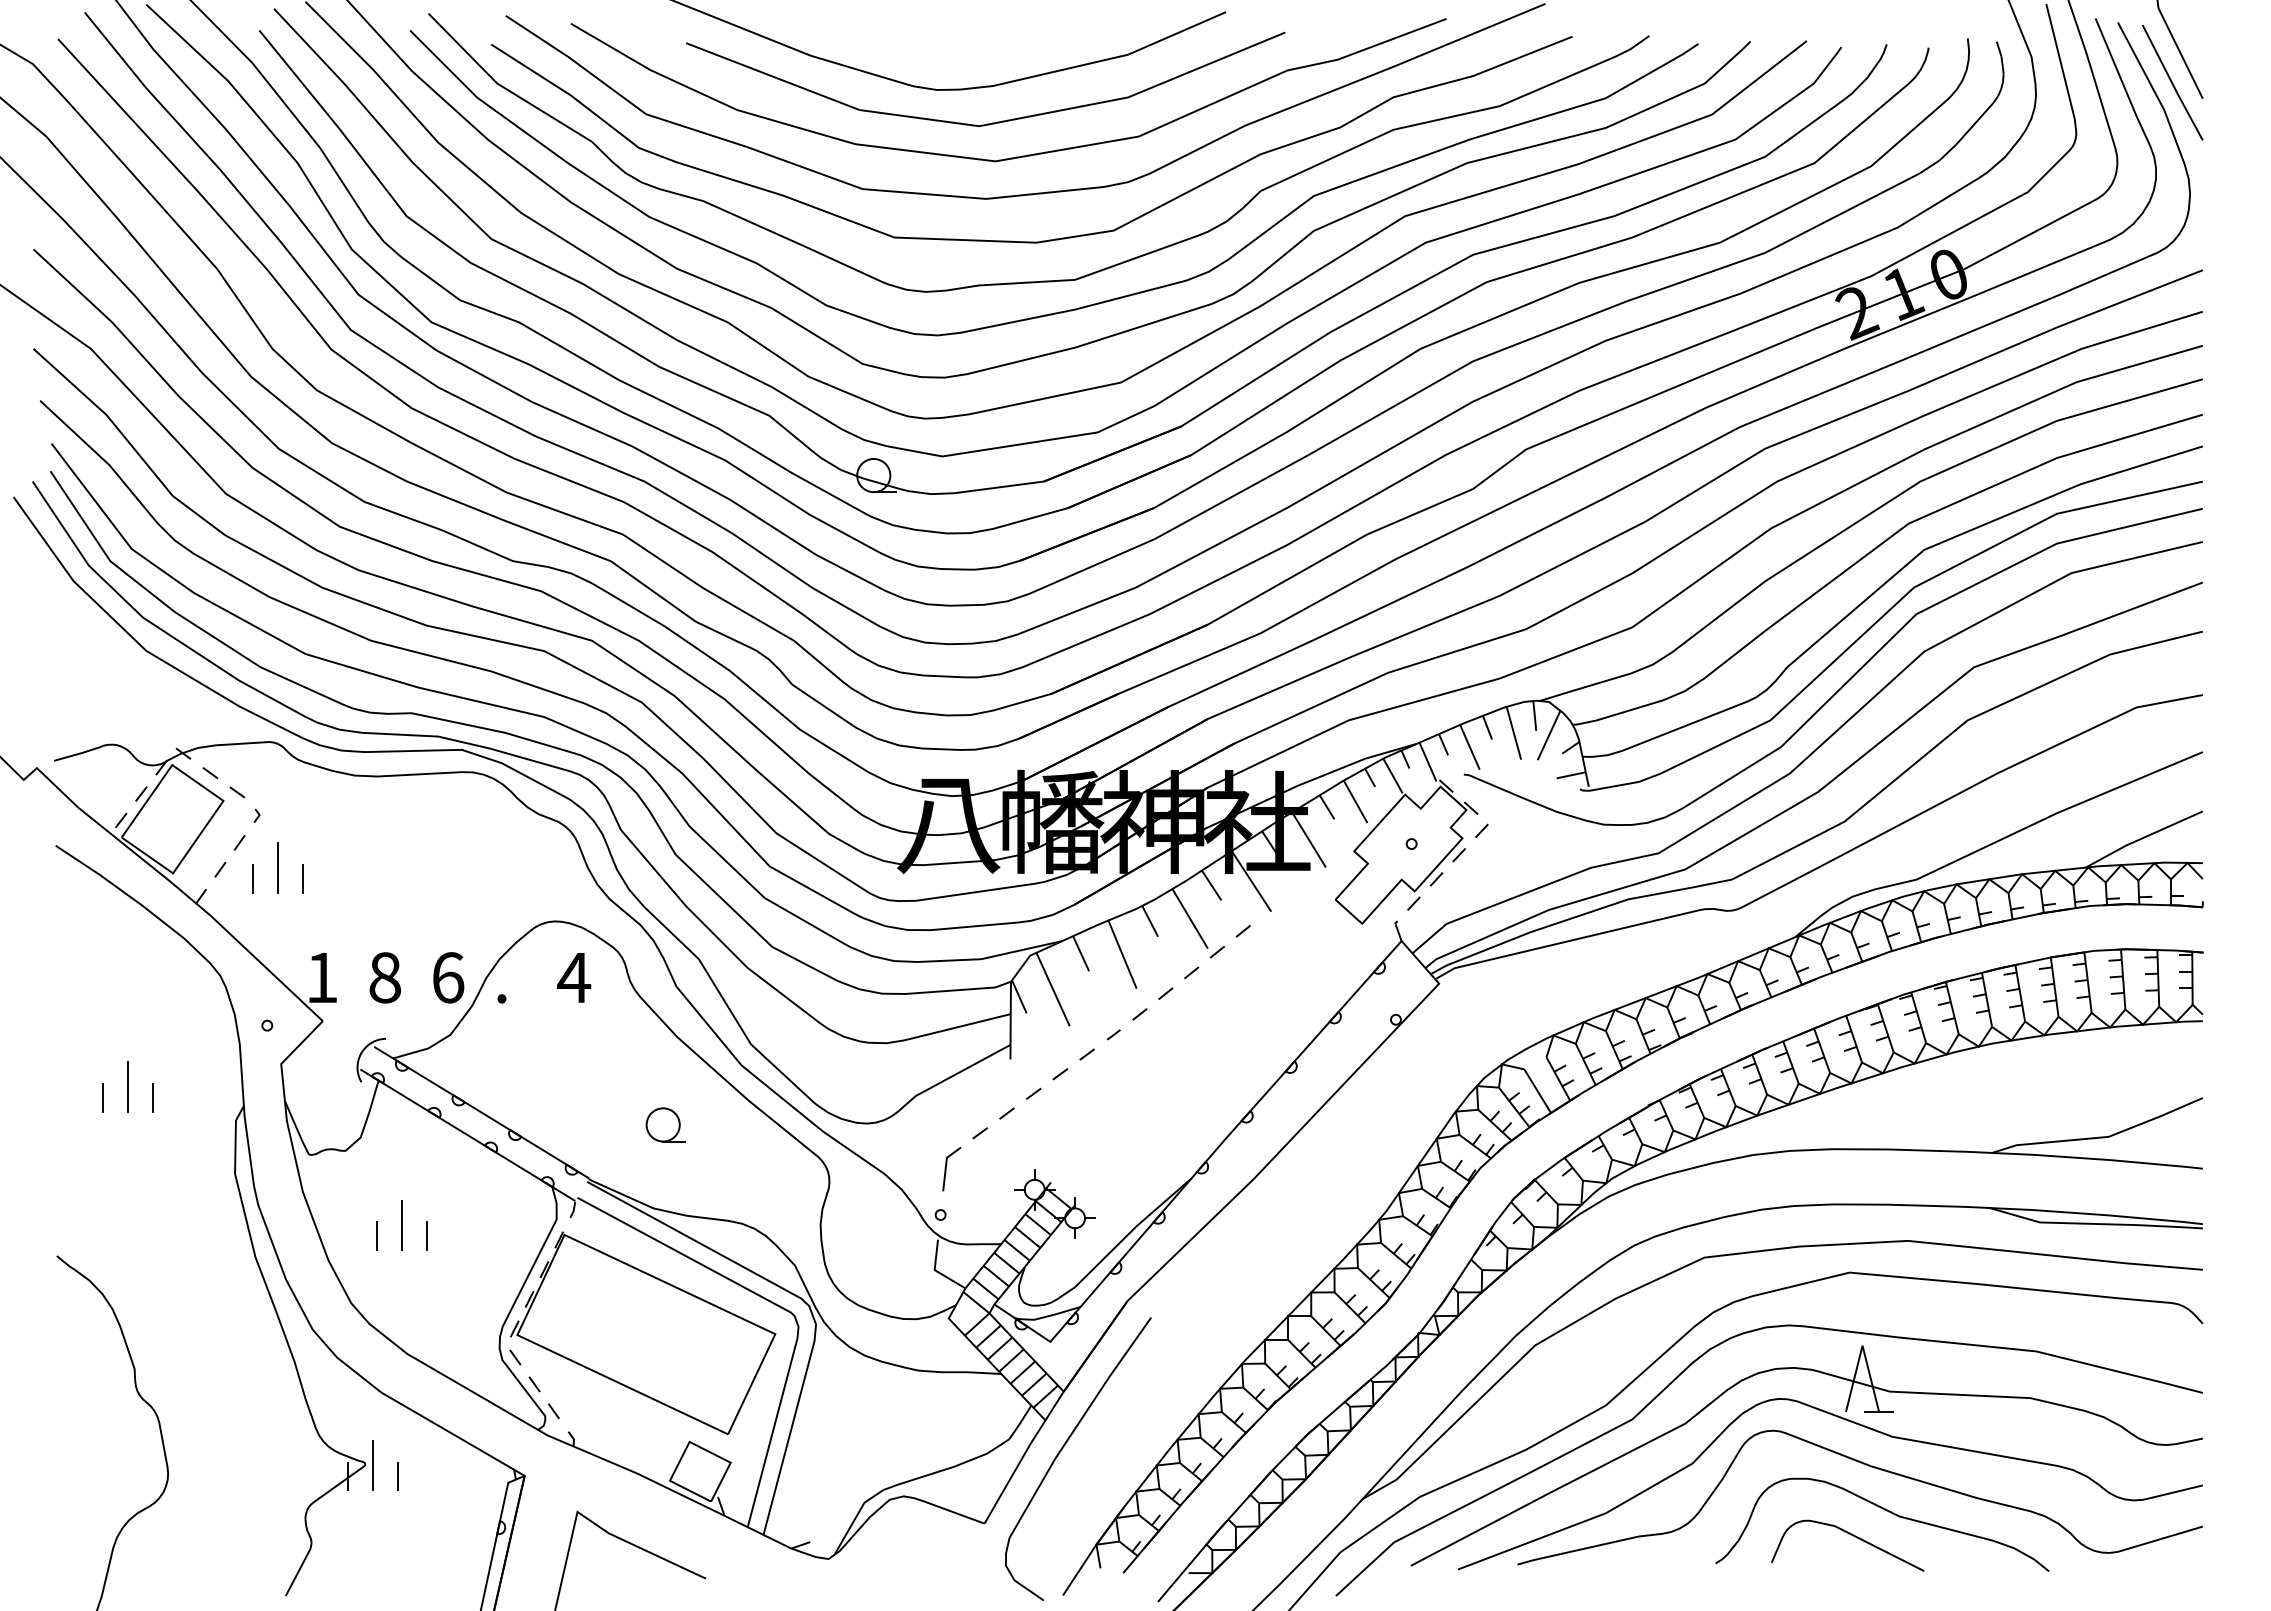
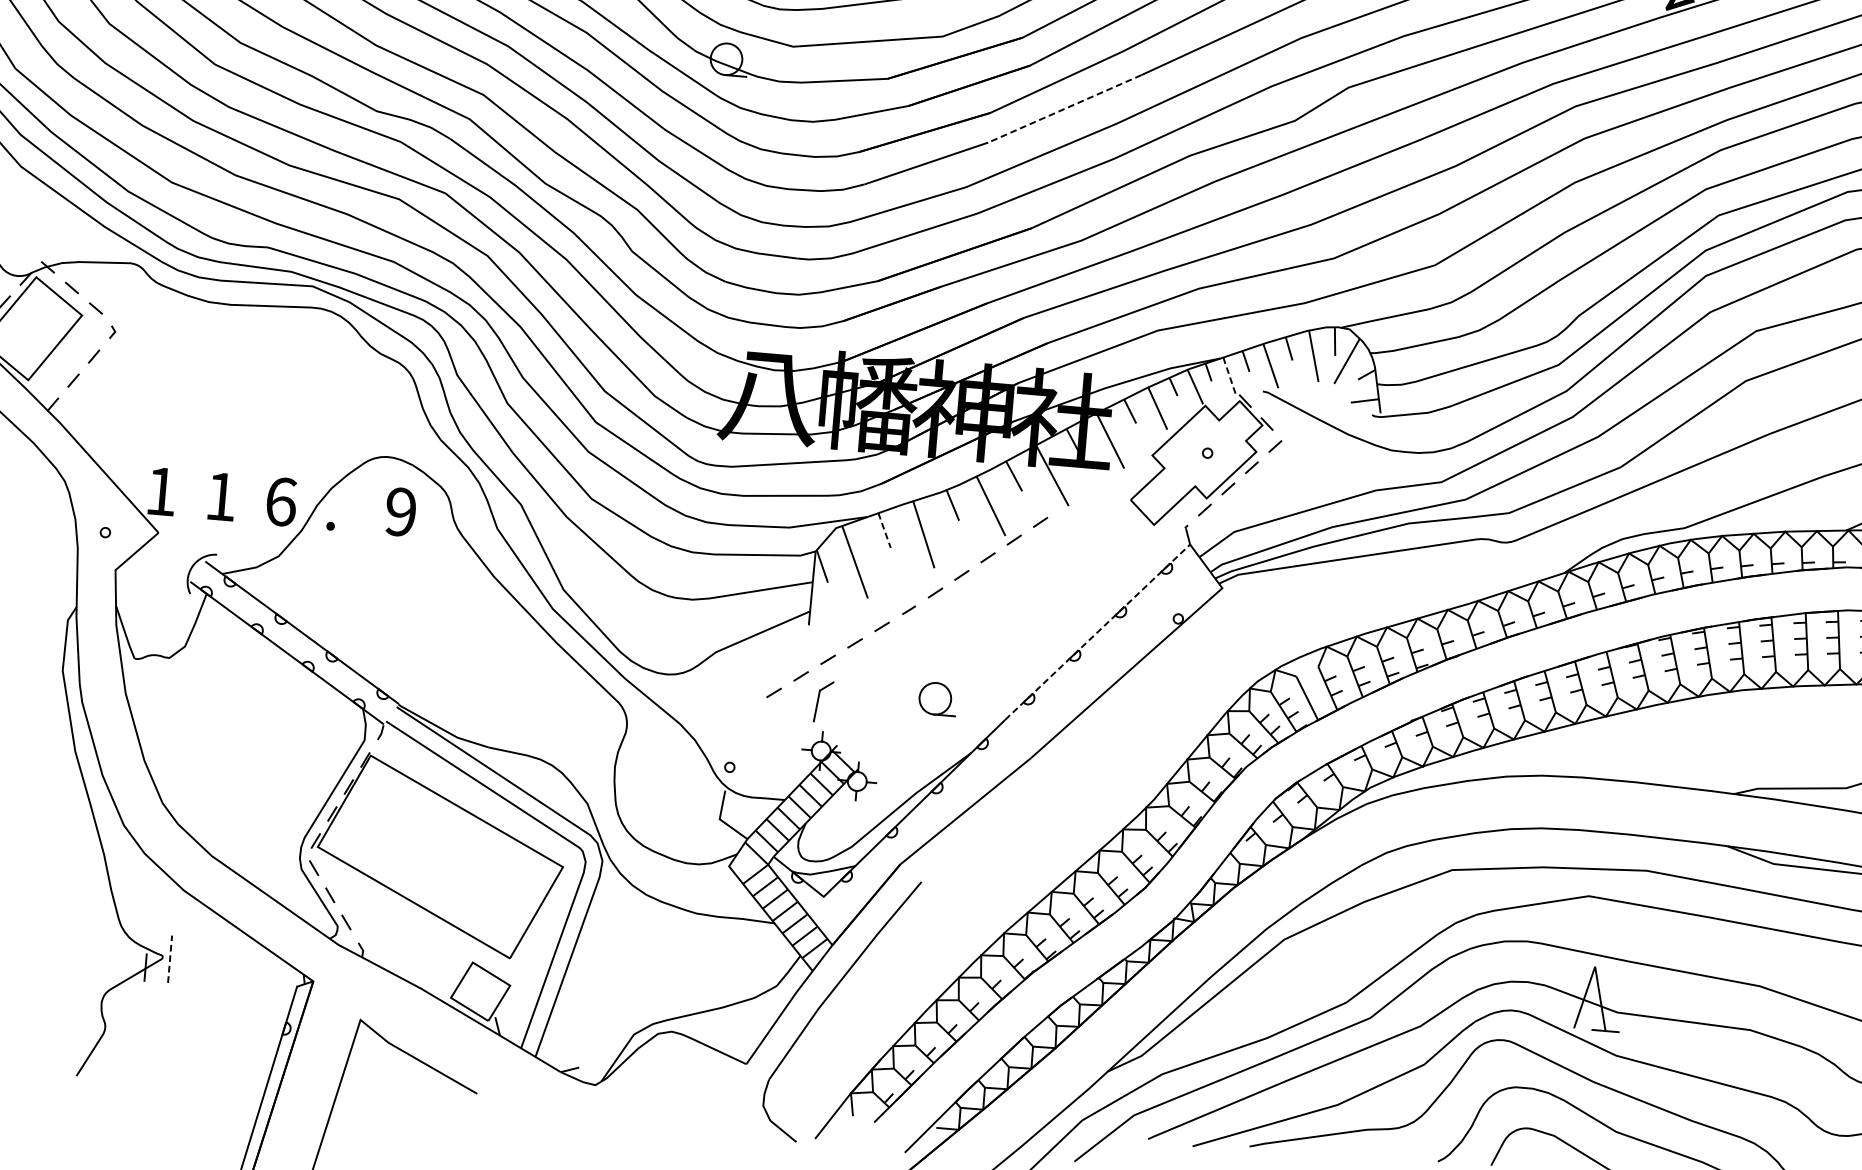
line: (1231, 497) -> (1064, 109), solid -> dashed
line: (1428, 762) -> (1230, 377), solid -> dashed
line: (277, 868) -> (127, 384), removed
line: (252, 879) -> (103, 392), removed
line: (302, 879) -> (150, 396), removed
line: (1081, 954) -> (884, 531), solid -> dashed
text: (384, 977) -> (220, 496), 8 -> 1
text: (574, 977) -> (401, 511), 4 -> 9
line: (1312, 1040) -> (1097, 631), solid -> dashed
part: (665, 1124) -> (937, 698), moved
part: (951, 1169) -> (823, 702), moved
line: (402, 1225) -> (217, 733), removed
line: (377, 1236) -> (192, 741), removed
line: (427, 1236) -> (240, 745), removed
line: (373, 1465) -> (170, 959), solid -> dashed
line: (397, 1476) -> (192, 971), removed

